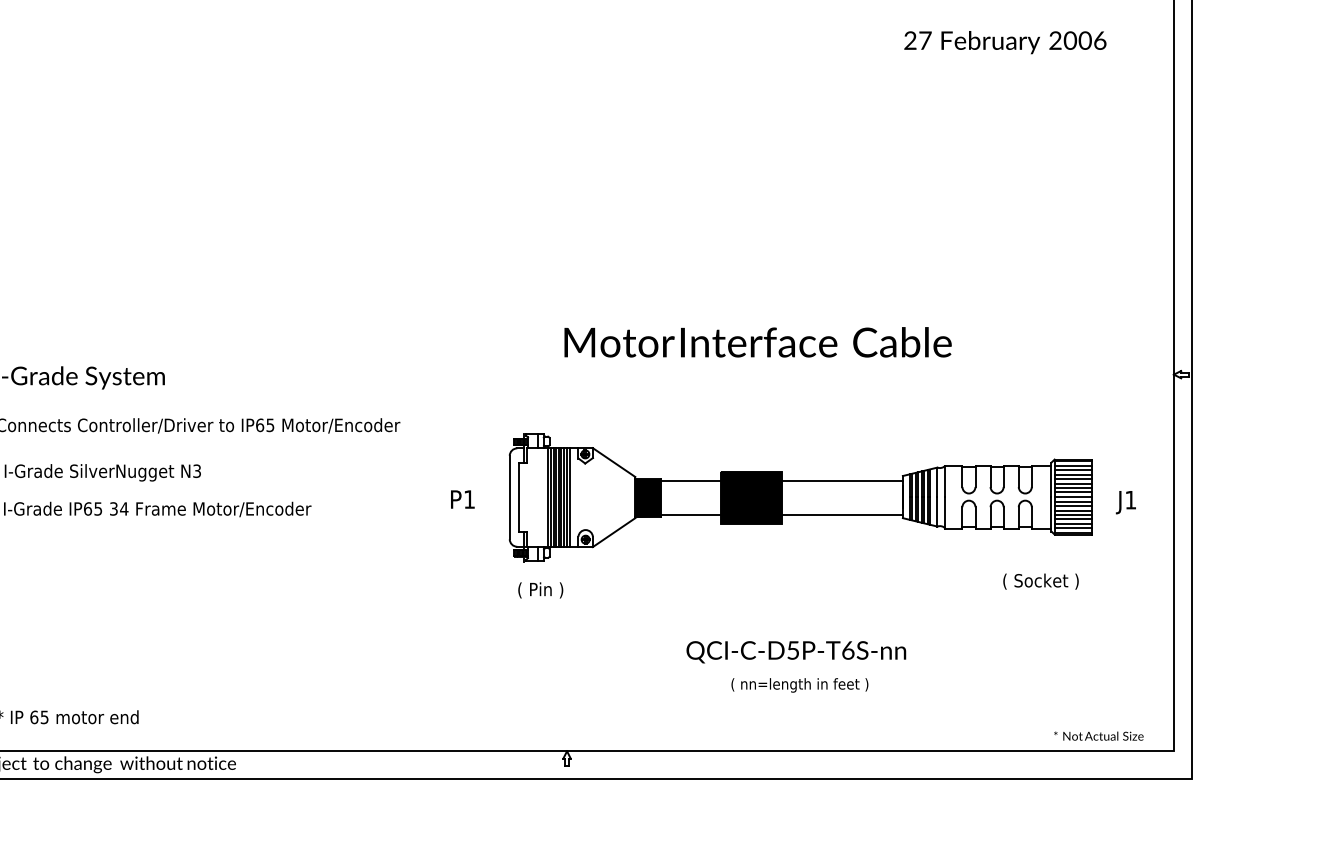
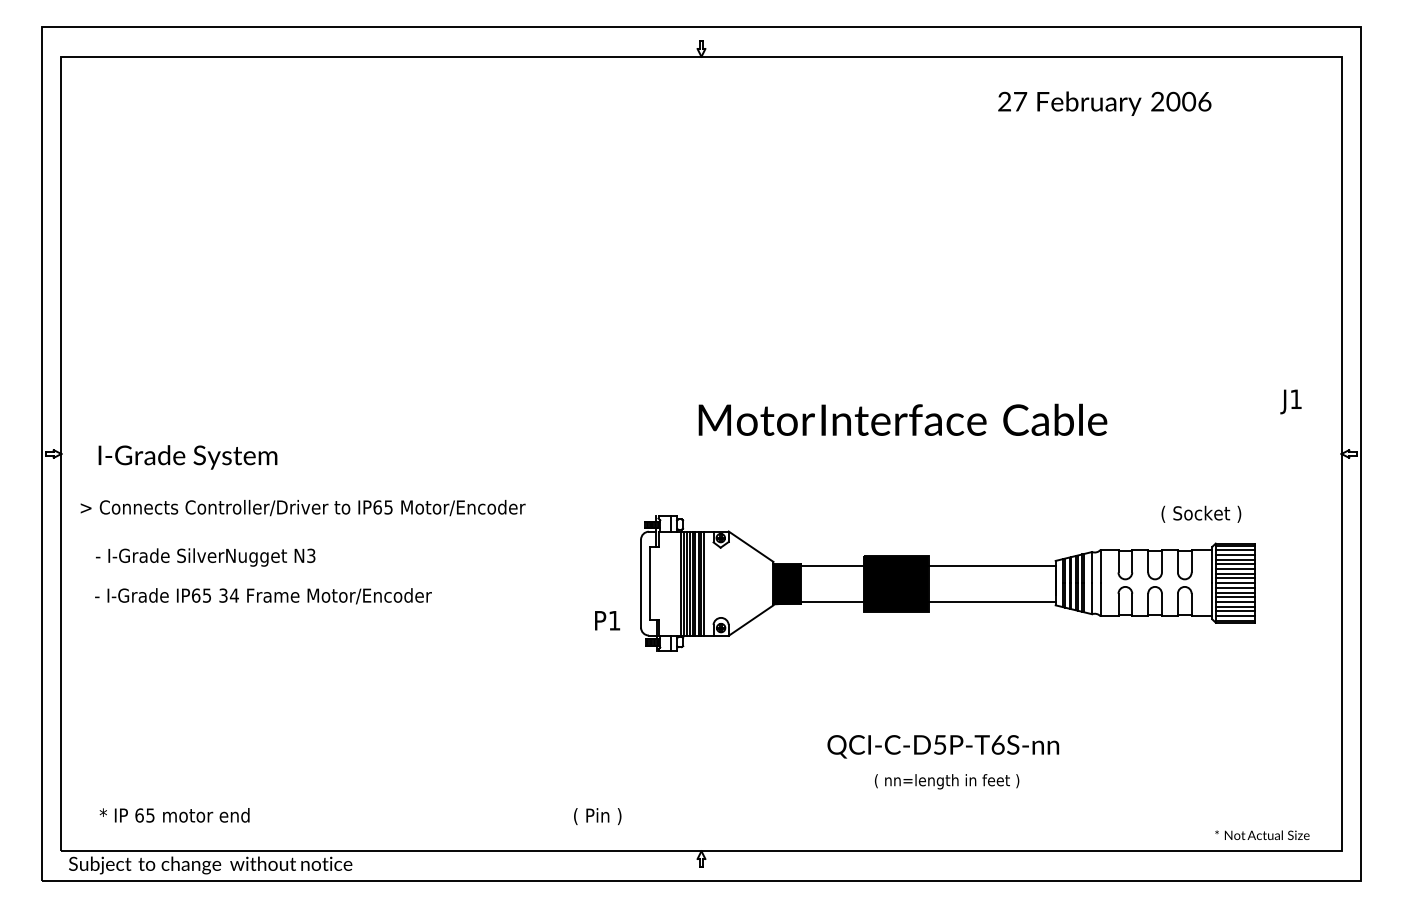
text: (1005, 42) -> (1104, 103), moved
text: (462, 499) -> (607, 620), moved
text: (1125, 502) -> (1290, 401), moved
text: (1041, 580) -> (1201, 513), moved
text: (540, 590) -> (597, 816), moved

